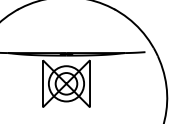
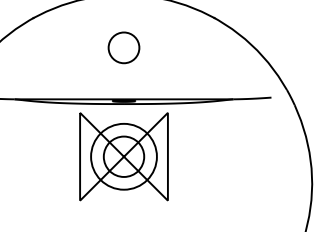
circle: (66, 25) -> (124, 47), added

